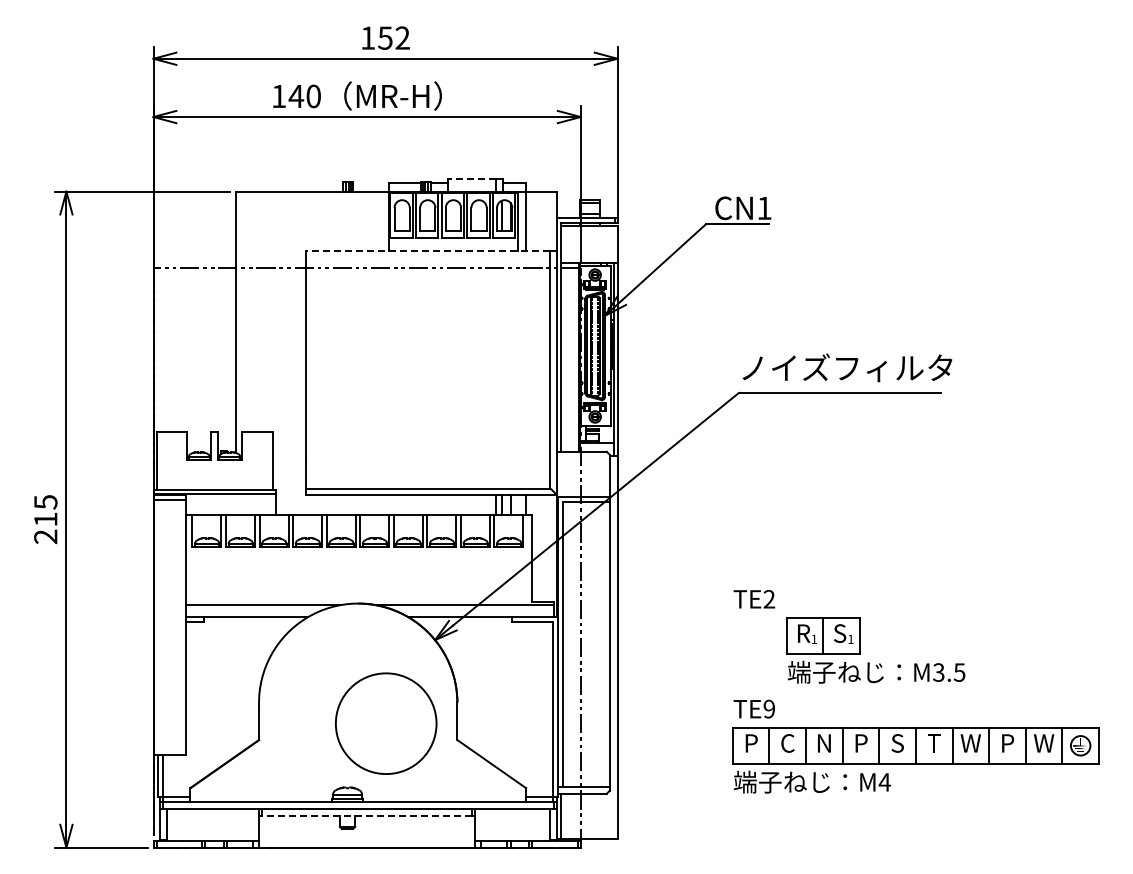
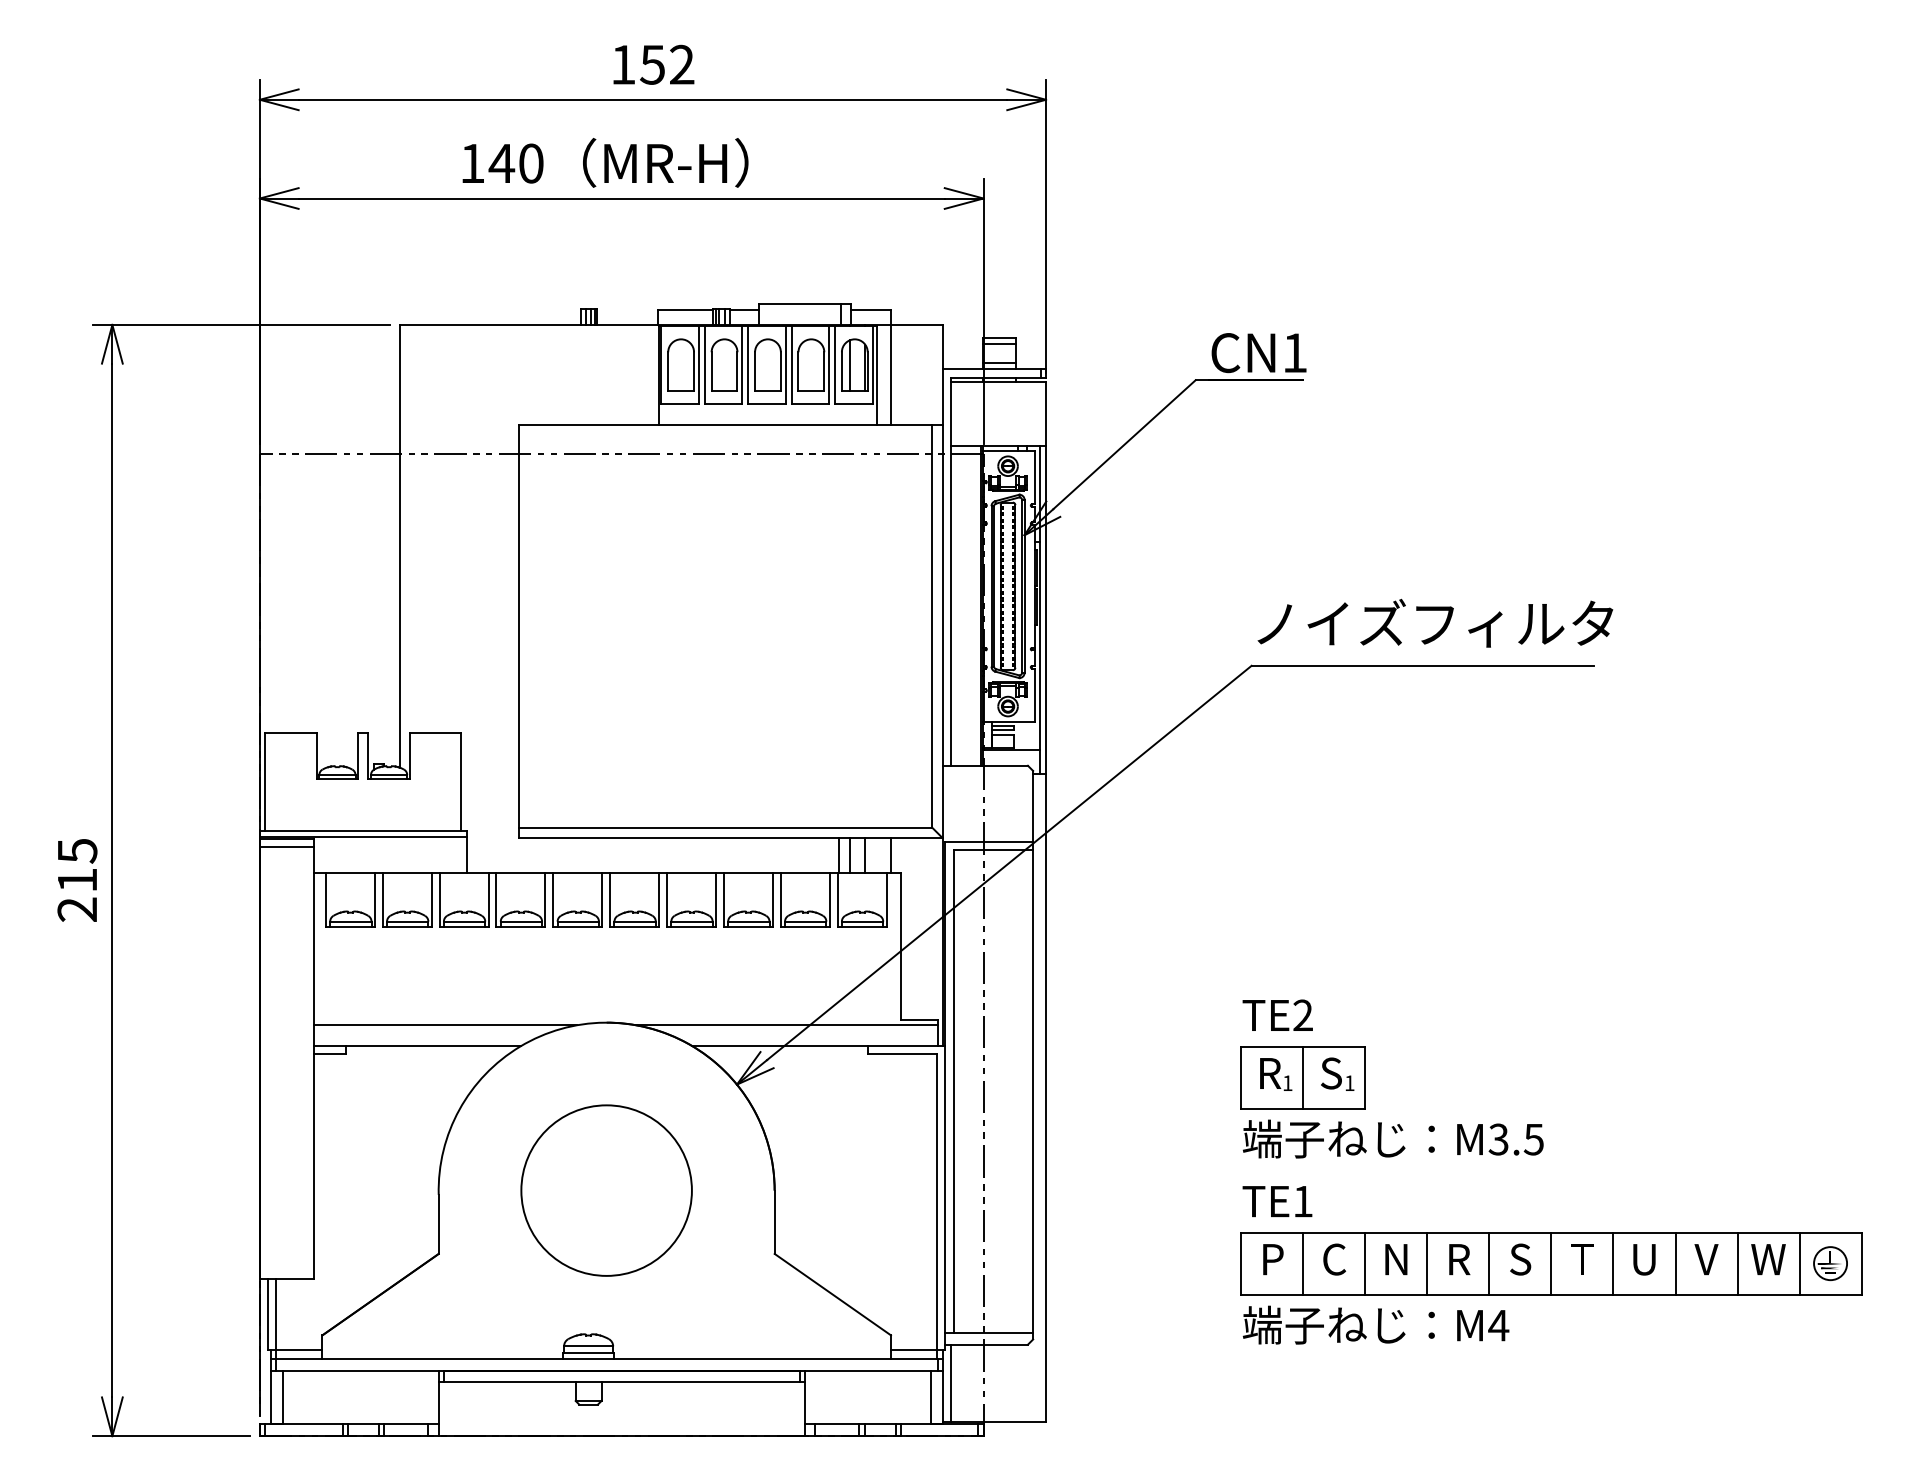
line: (471, 179) -> (798, 304), dashed -> solid
line: (427, 250) -> (724, 424), dashed -> solid
part: (869, 662) -> (1381, 1122), moved
text: (768, 708) -> (1301, 1200), TE9 -> TE1
circle: (386, 723) -> (607, 1190), moved
text: (862, 743) -> (1460, 1259), P -> R
text: (970, 743) -> (1643, 1259), W -> U
text: (1007, 743) -> (1706, 1259), P -> V
line: (367, 815) -> (622, 1381), dashed -> solid

